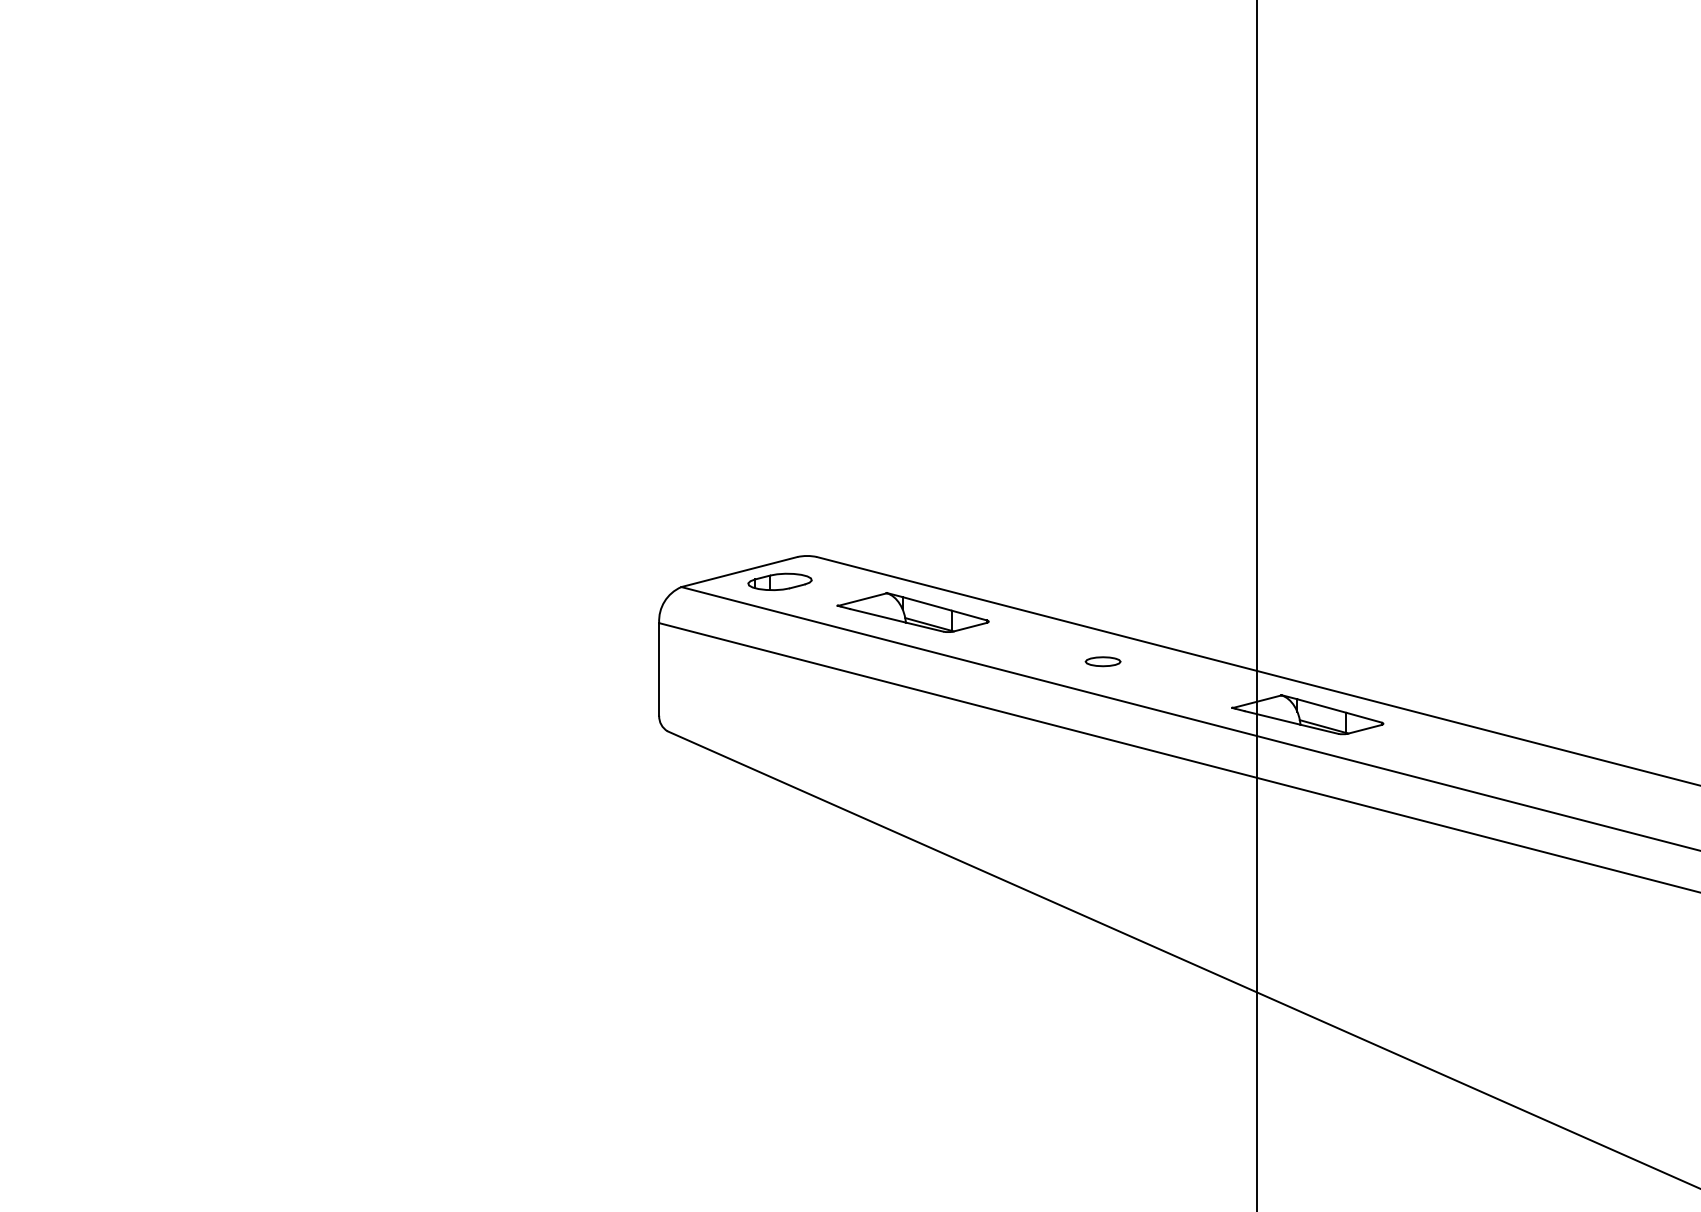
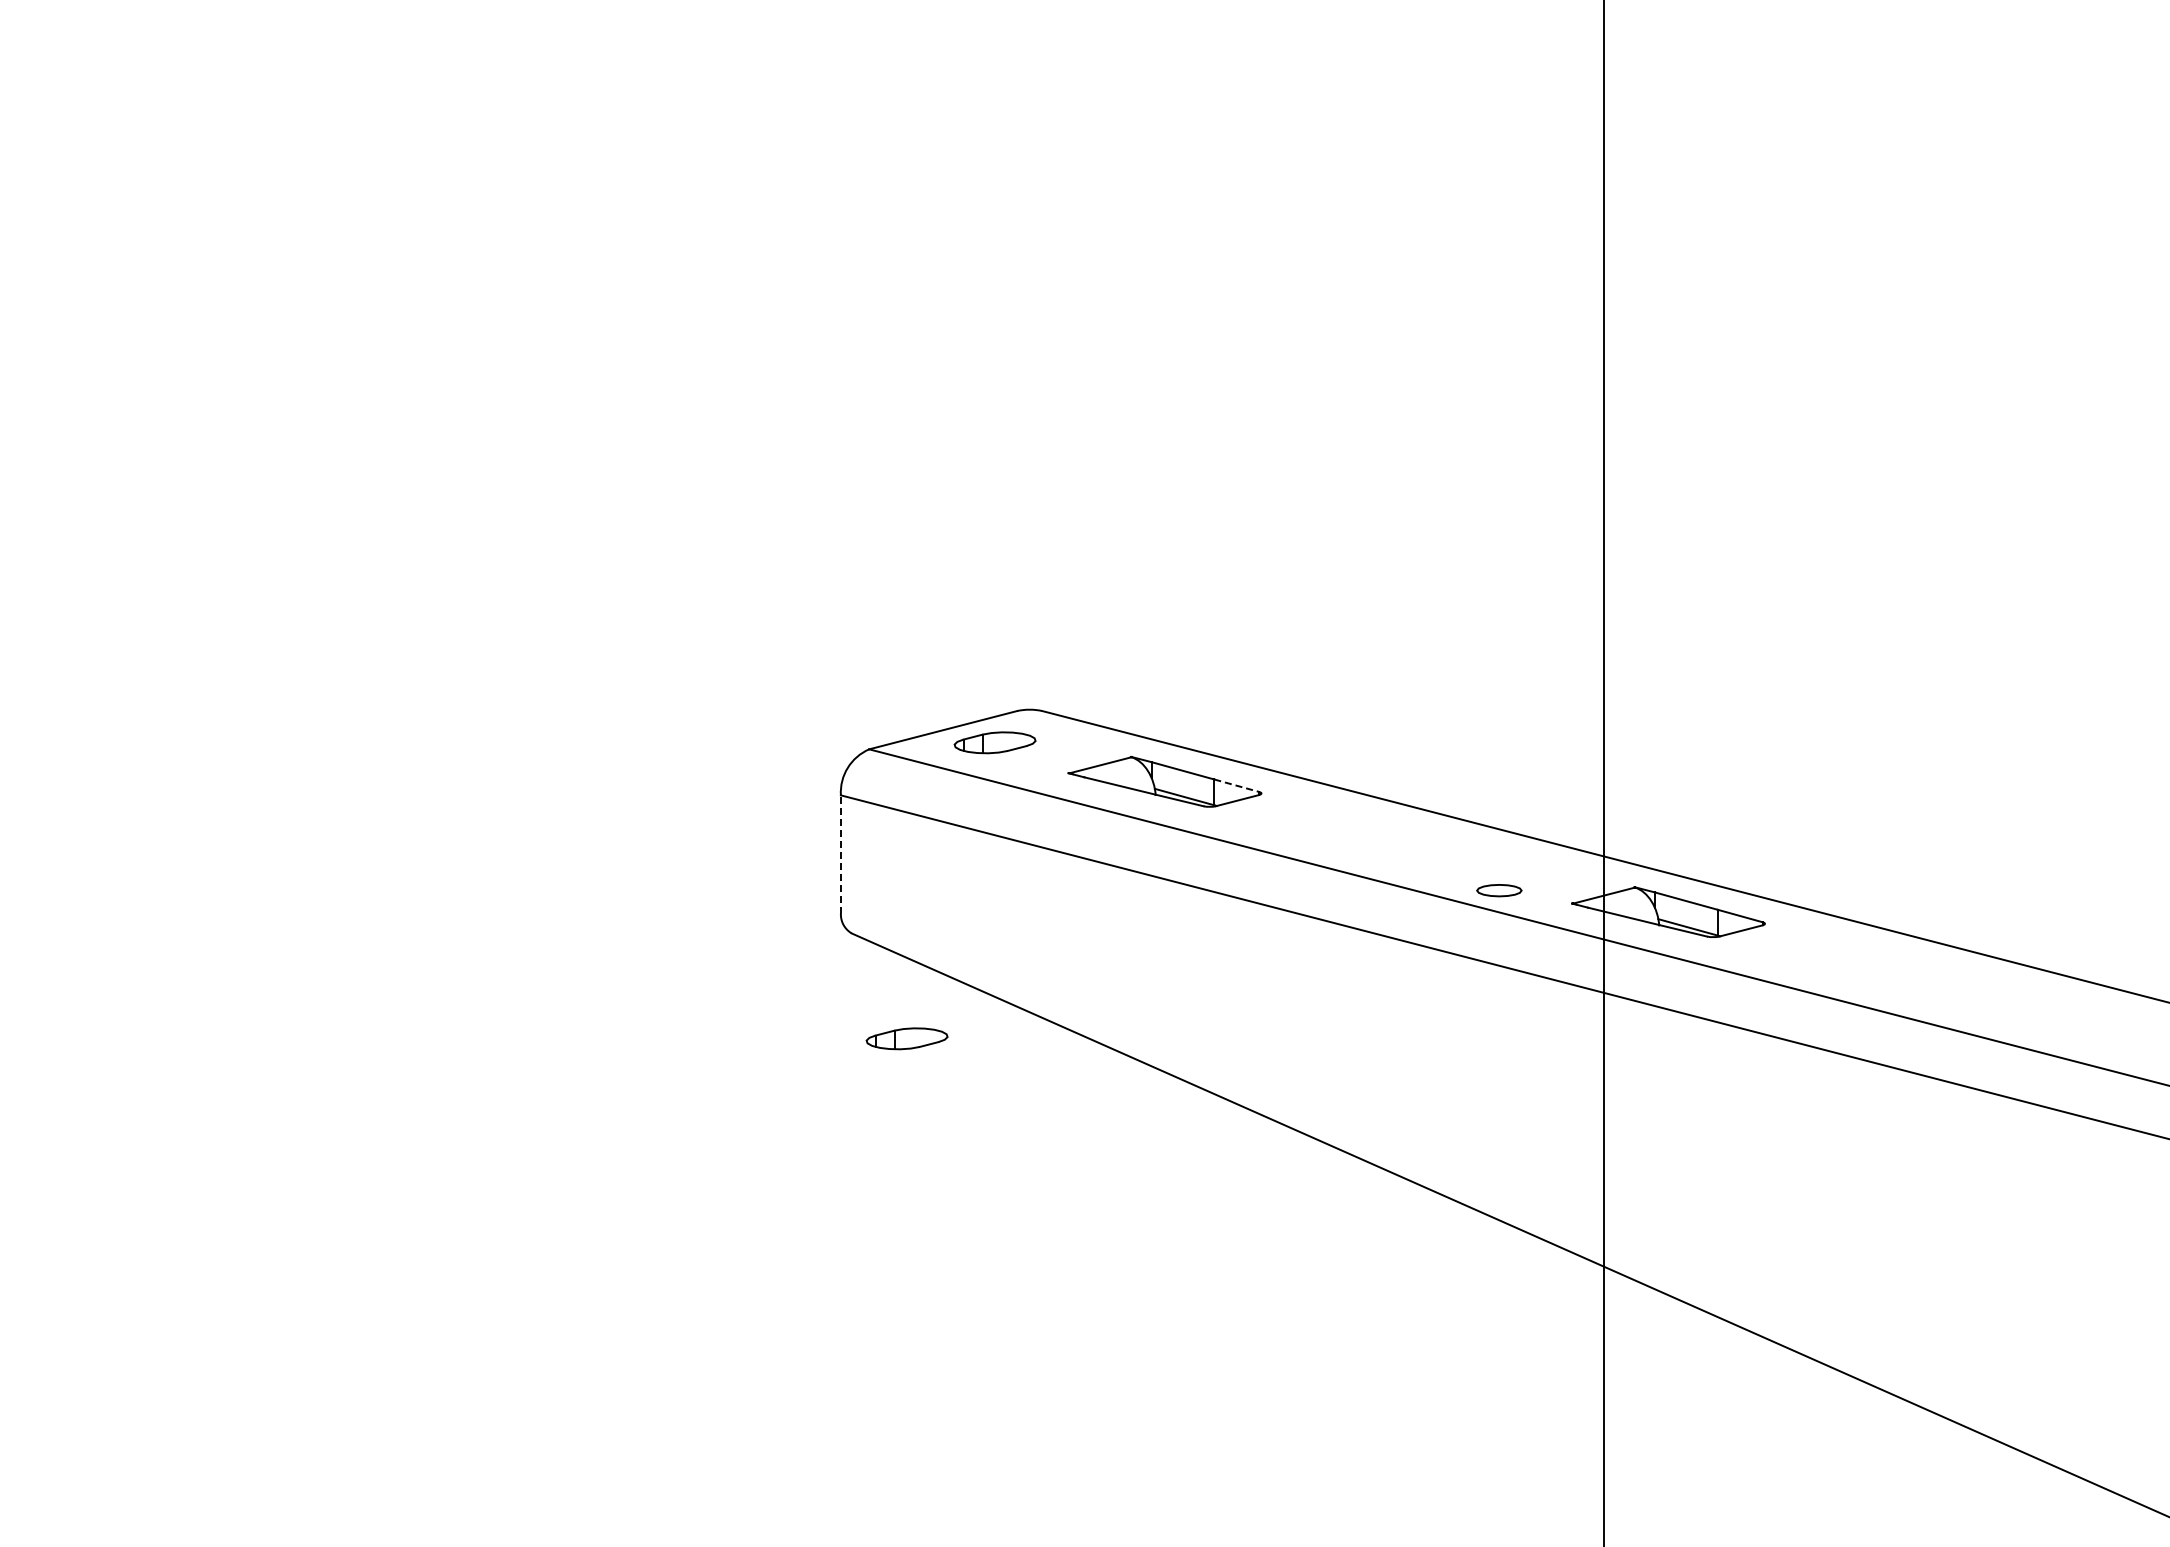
line: (970, 615) -> (1237, 785), solid -> dashed
part: (1103, 661) -> (1499, 890), moved
line: (658, 668) -> (840, 853), solid -> dashed
part: (710, 813) -> (906, 1038), added

